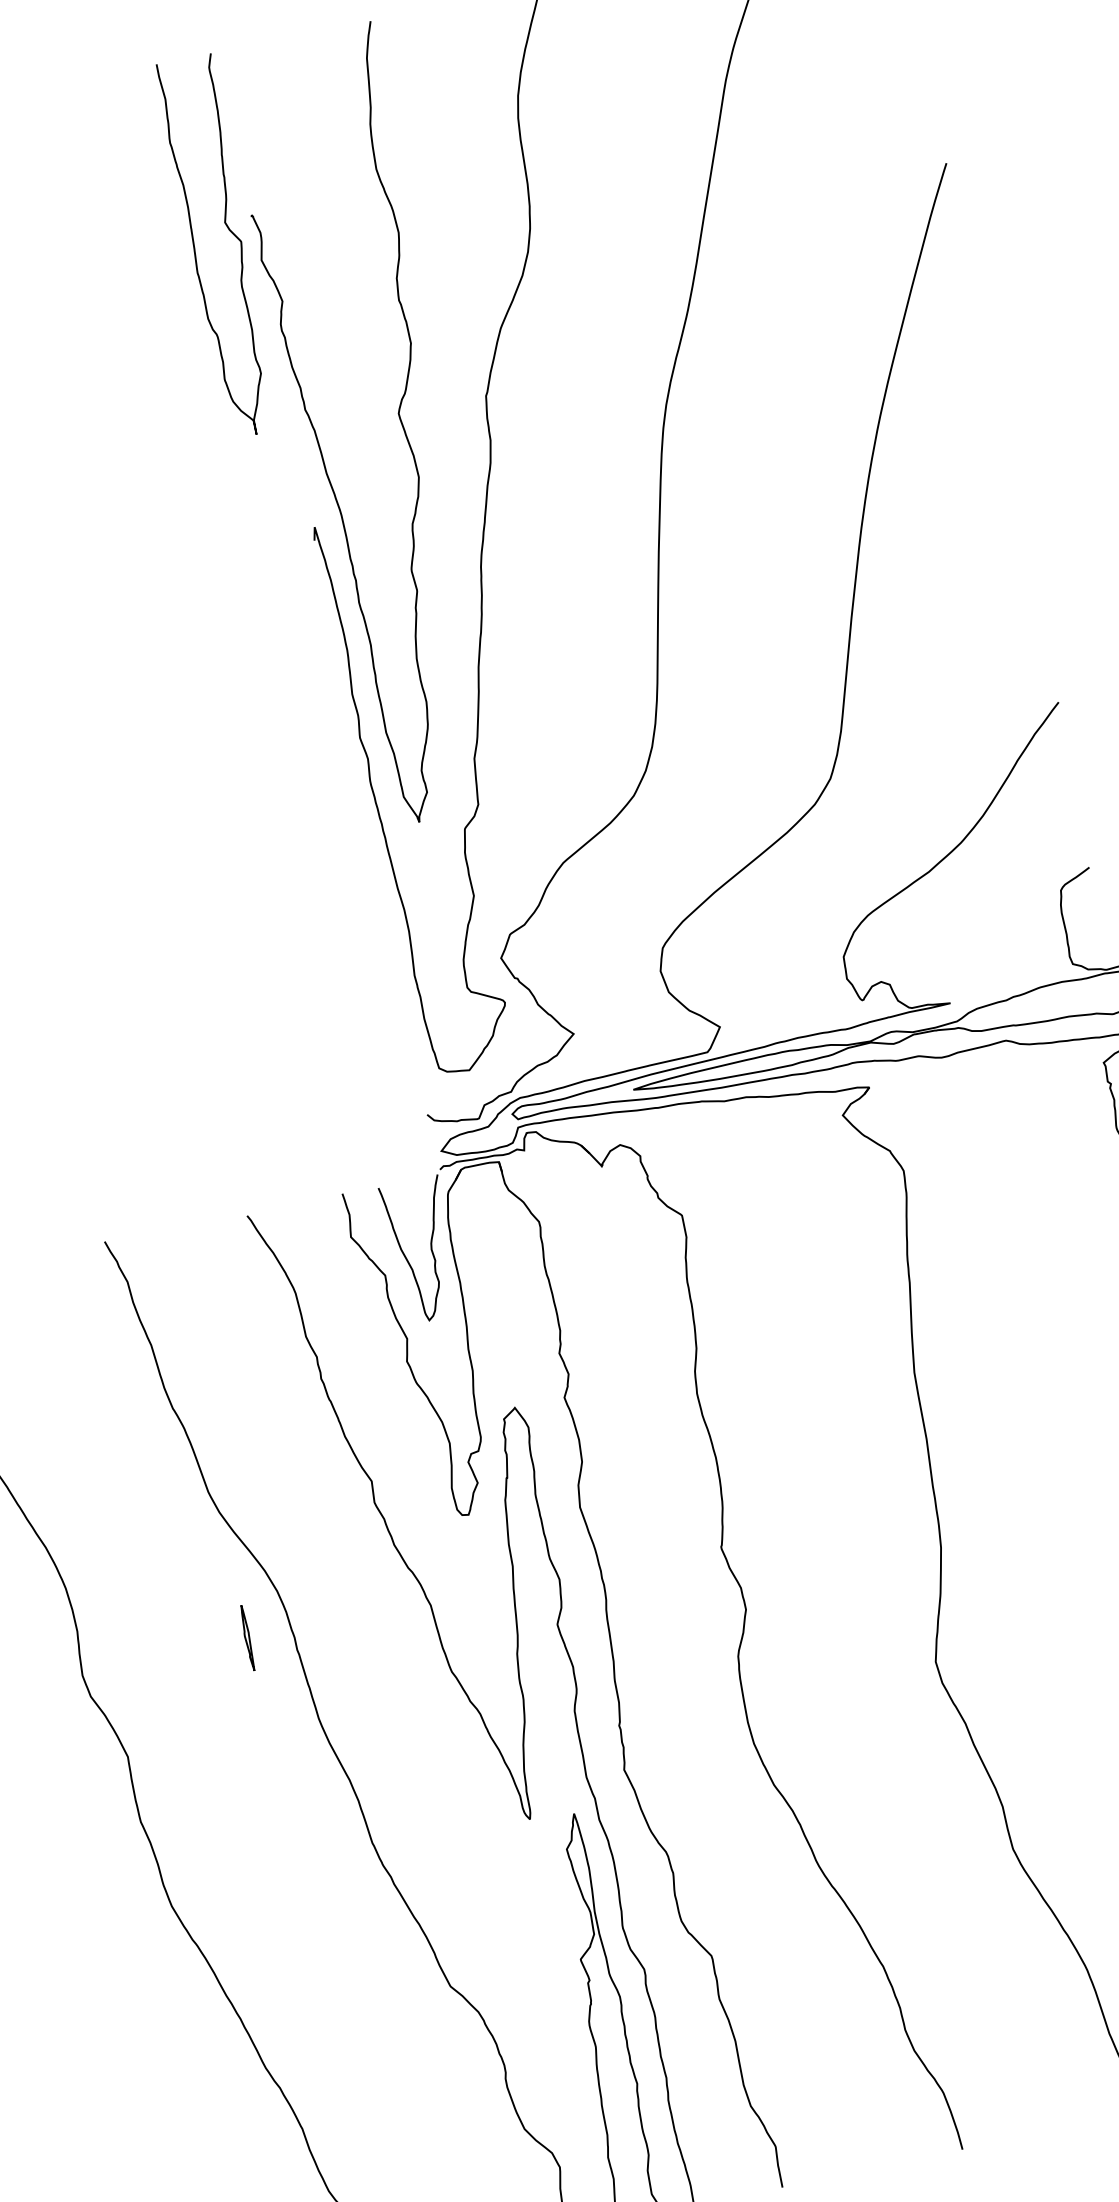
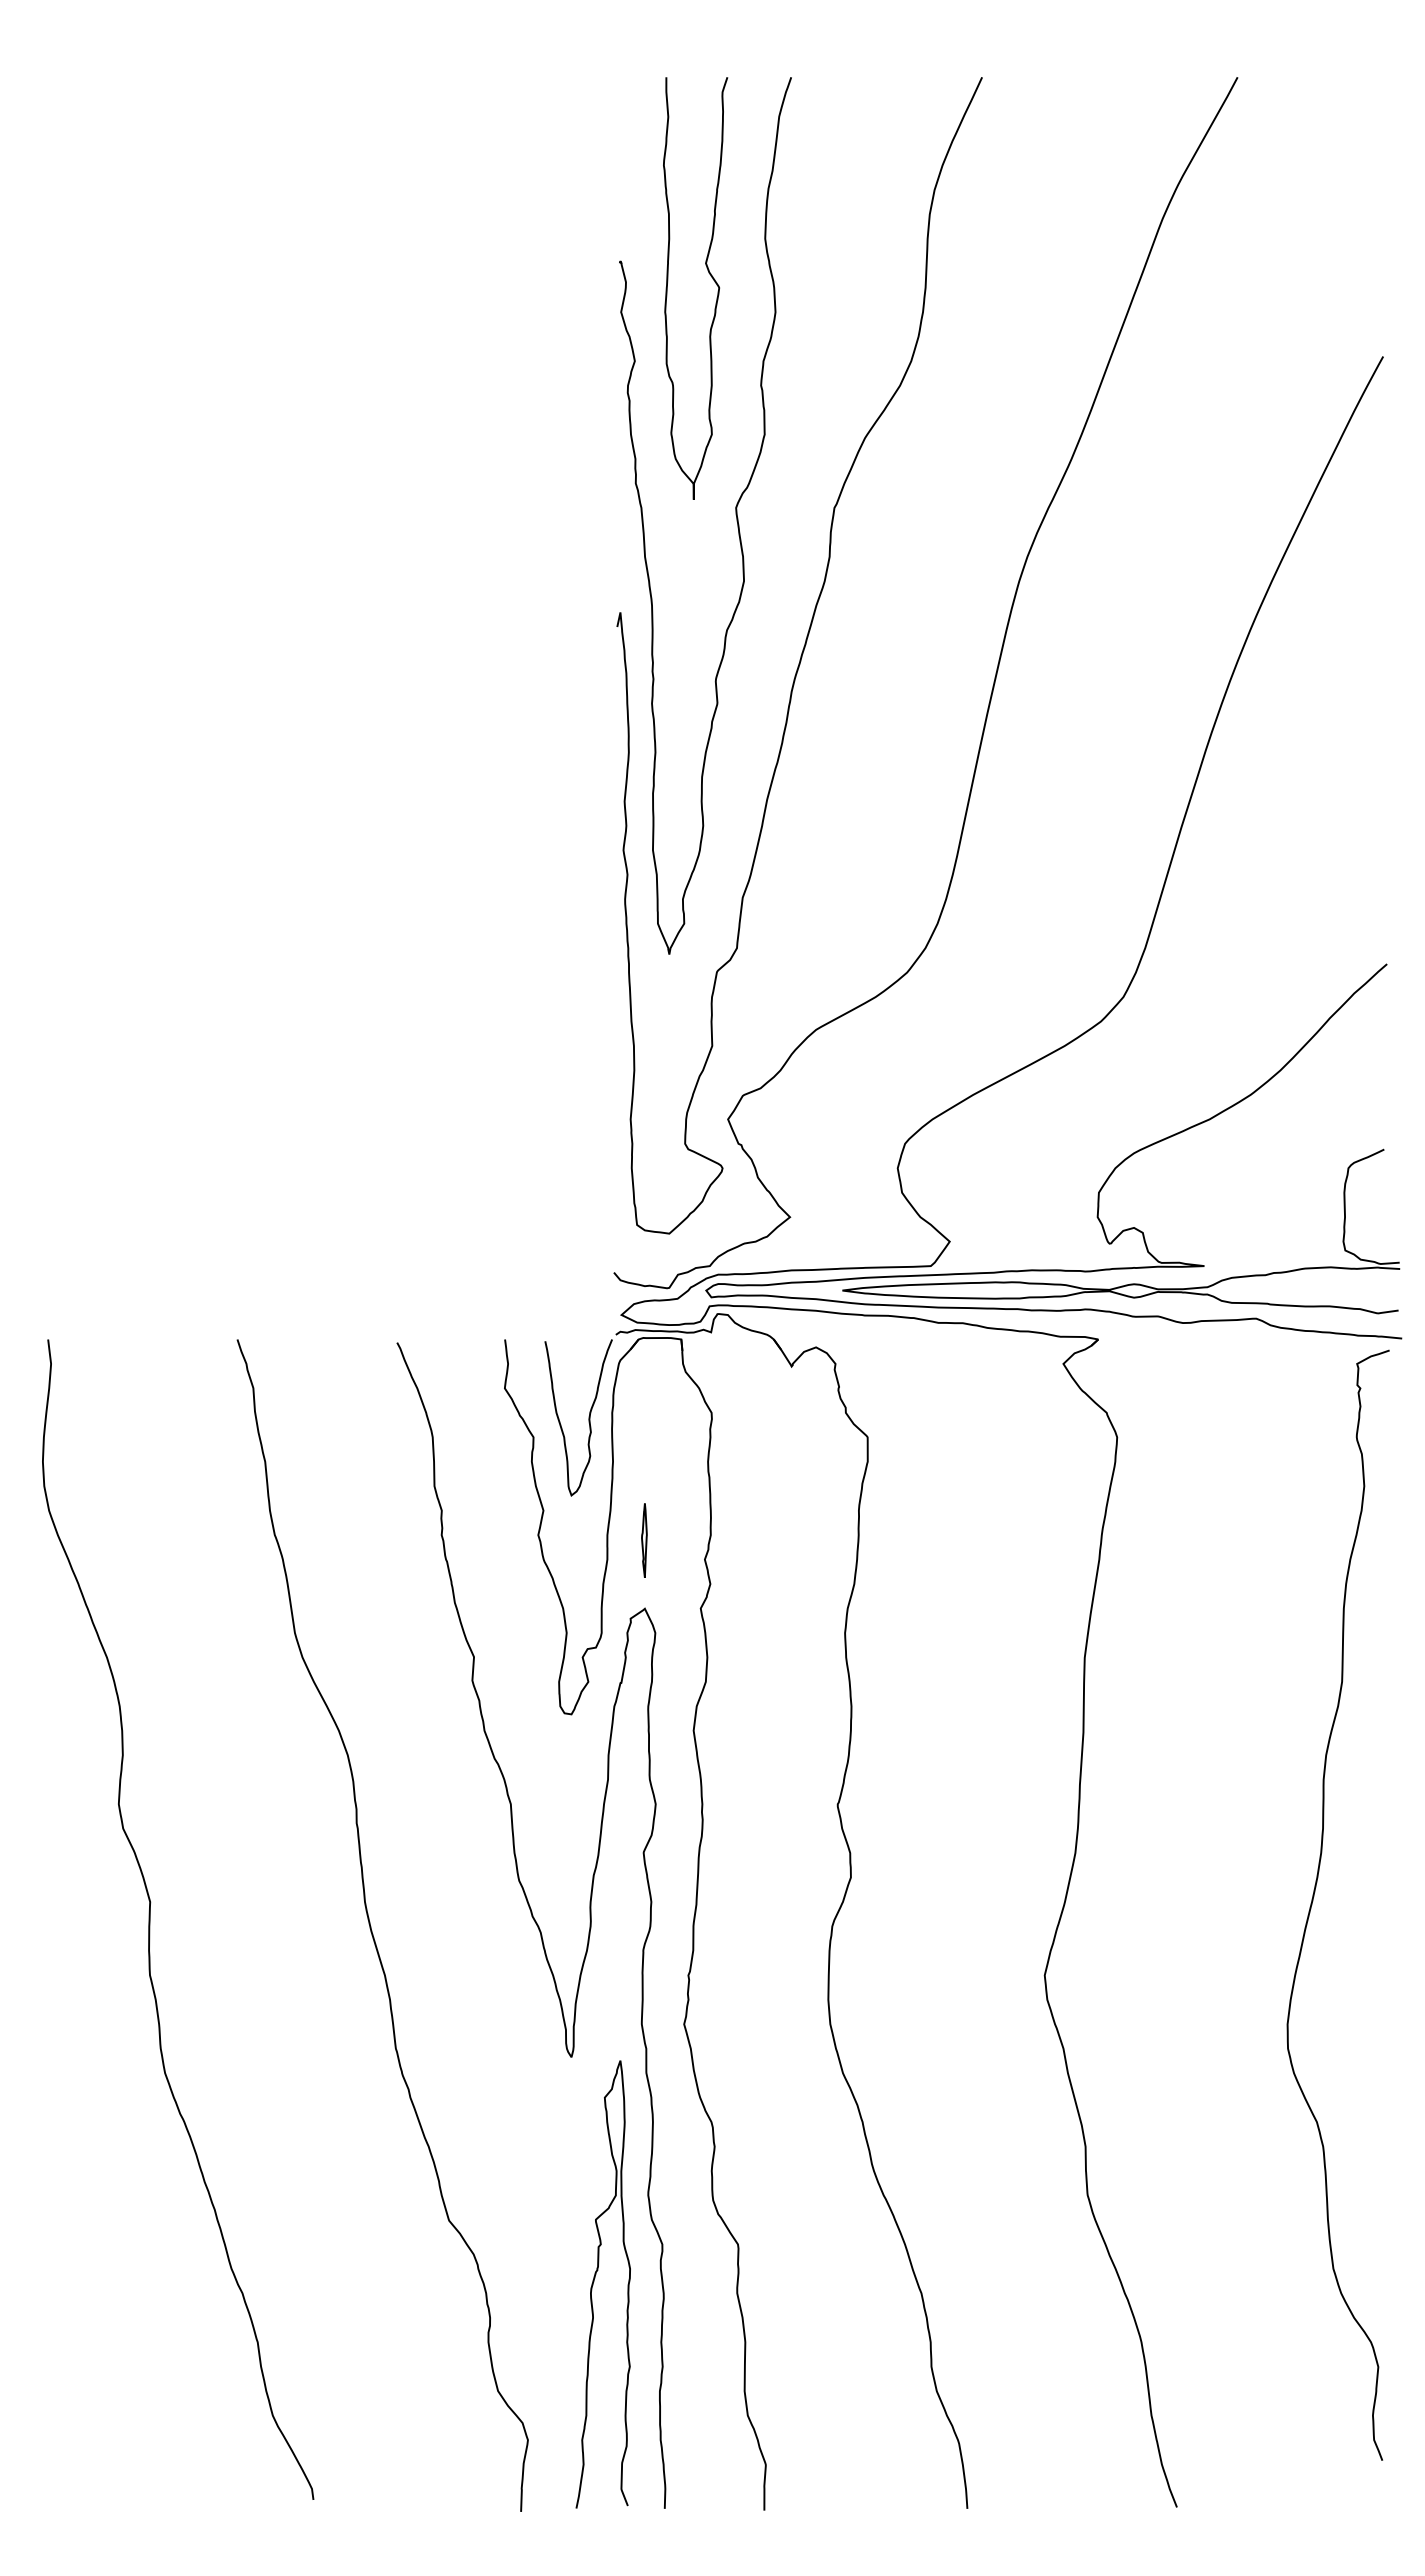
curve: (231, 233) -> (710, 276), moved
part: (247, 1638) -> (644, 1540), moved

